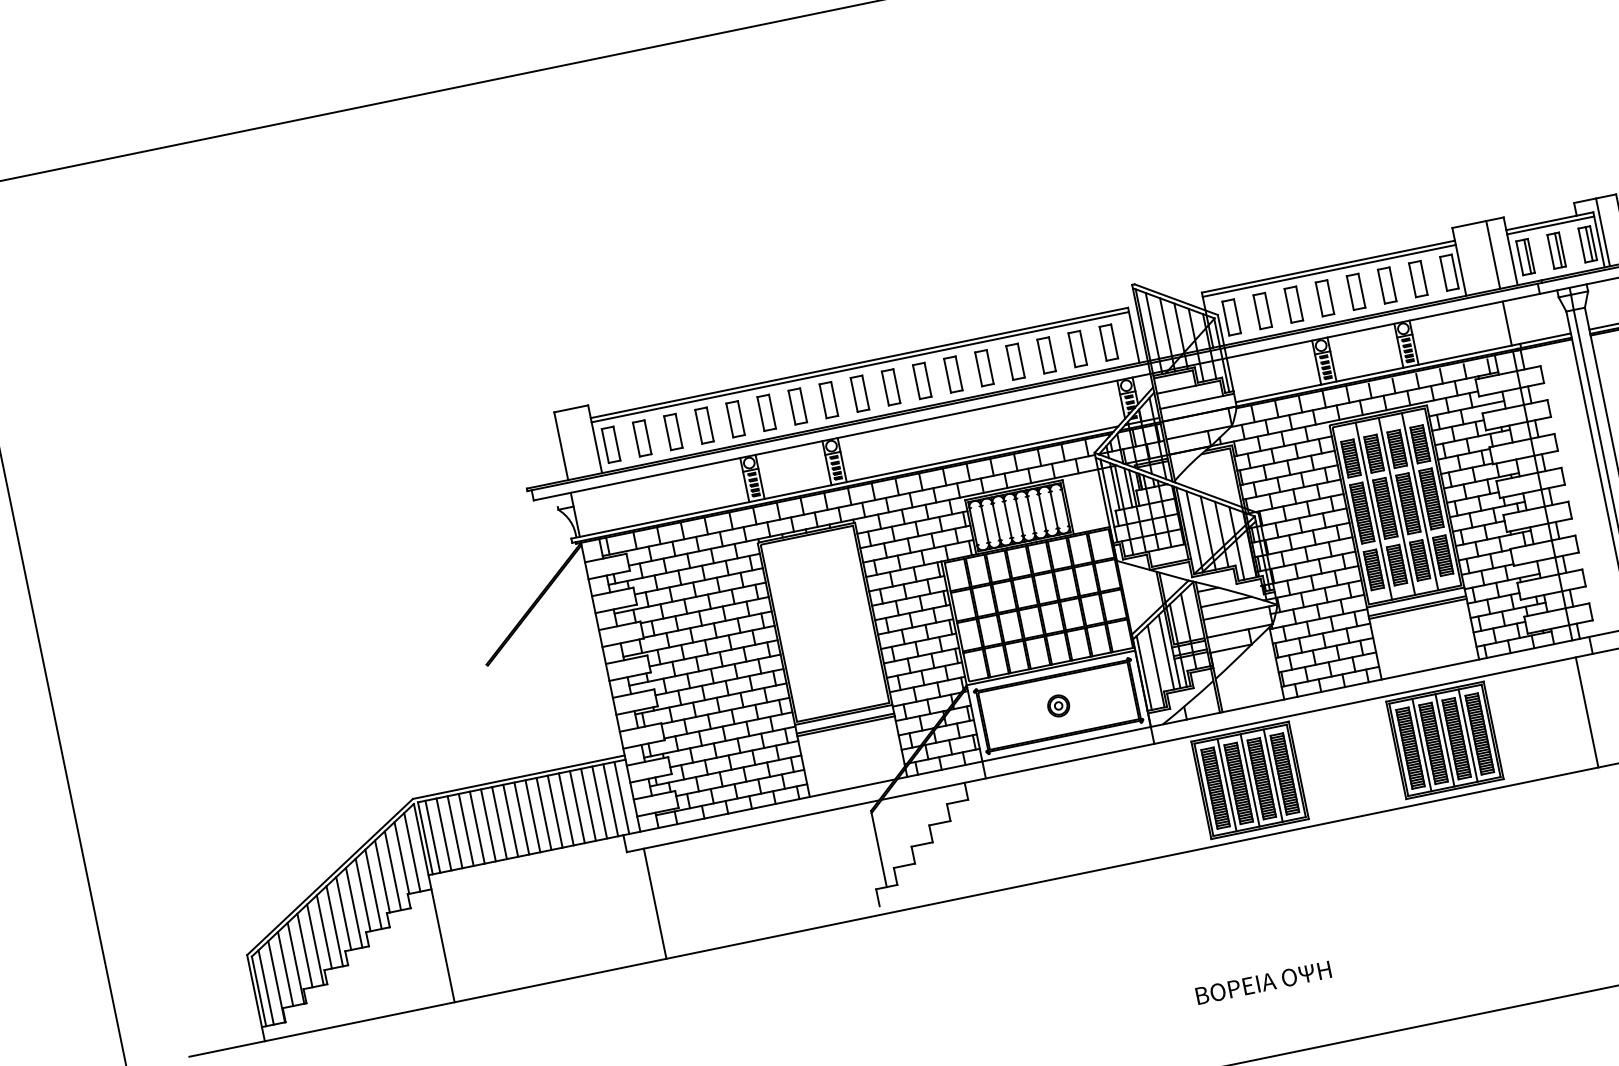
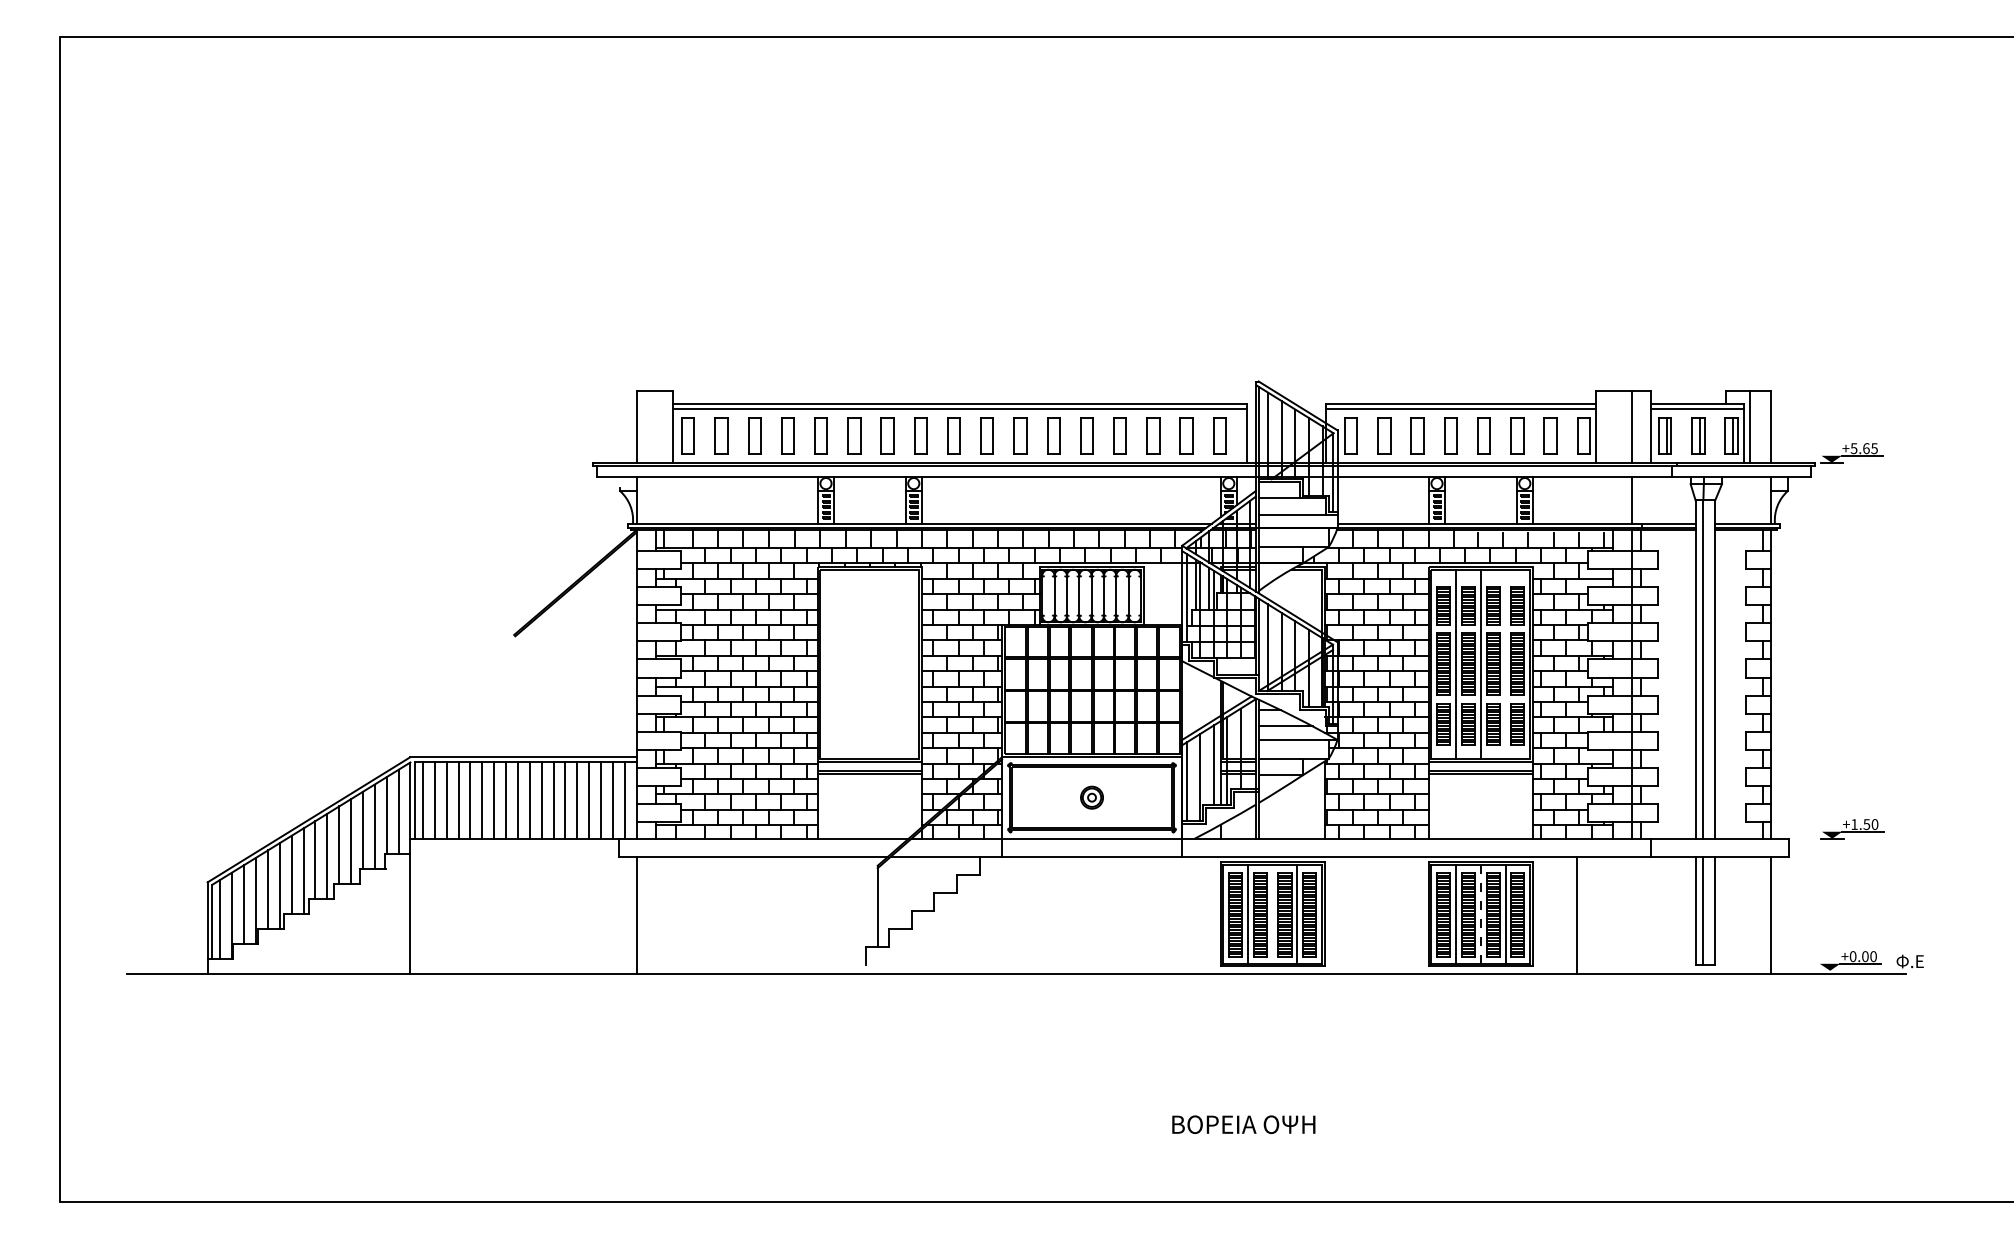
line: (1419, 500) -> (1505, 663), removed
line: (1587, 712) -> (1577, 915), moved
line: (1444, 740) -> (1480, 914), solid -> dashed
line: (1249, 779) -> (1272, 913), removed

